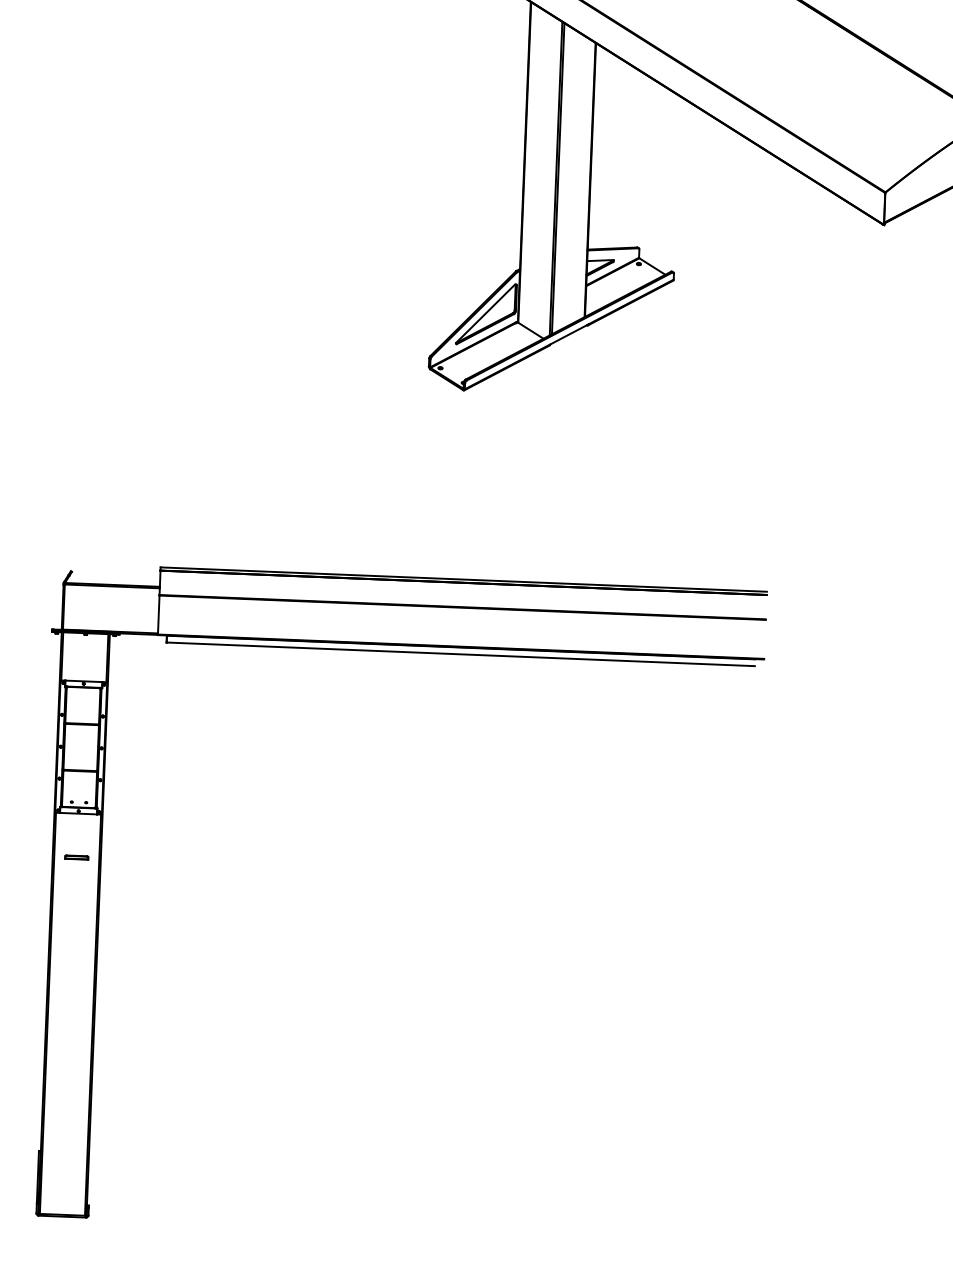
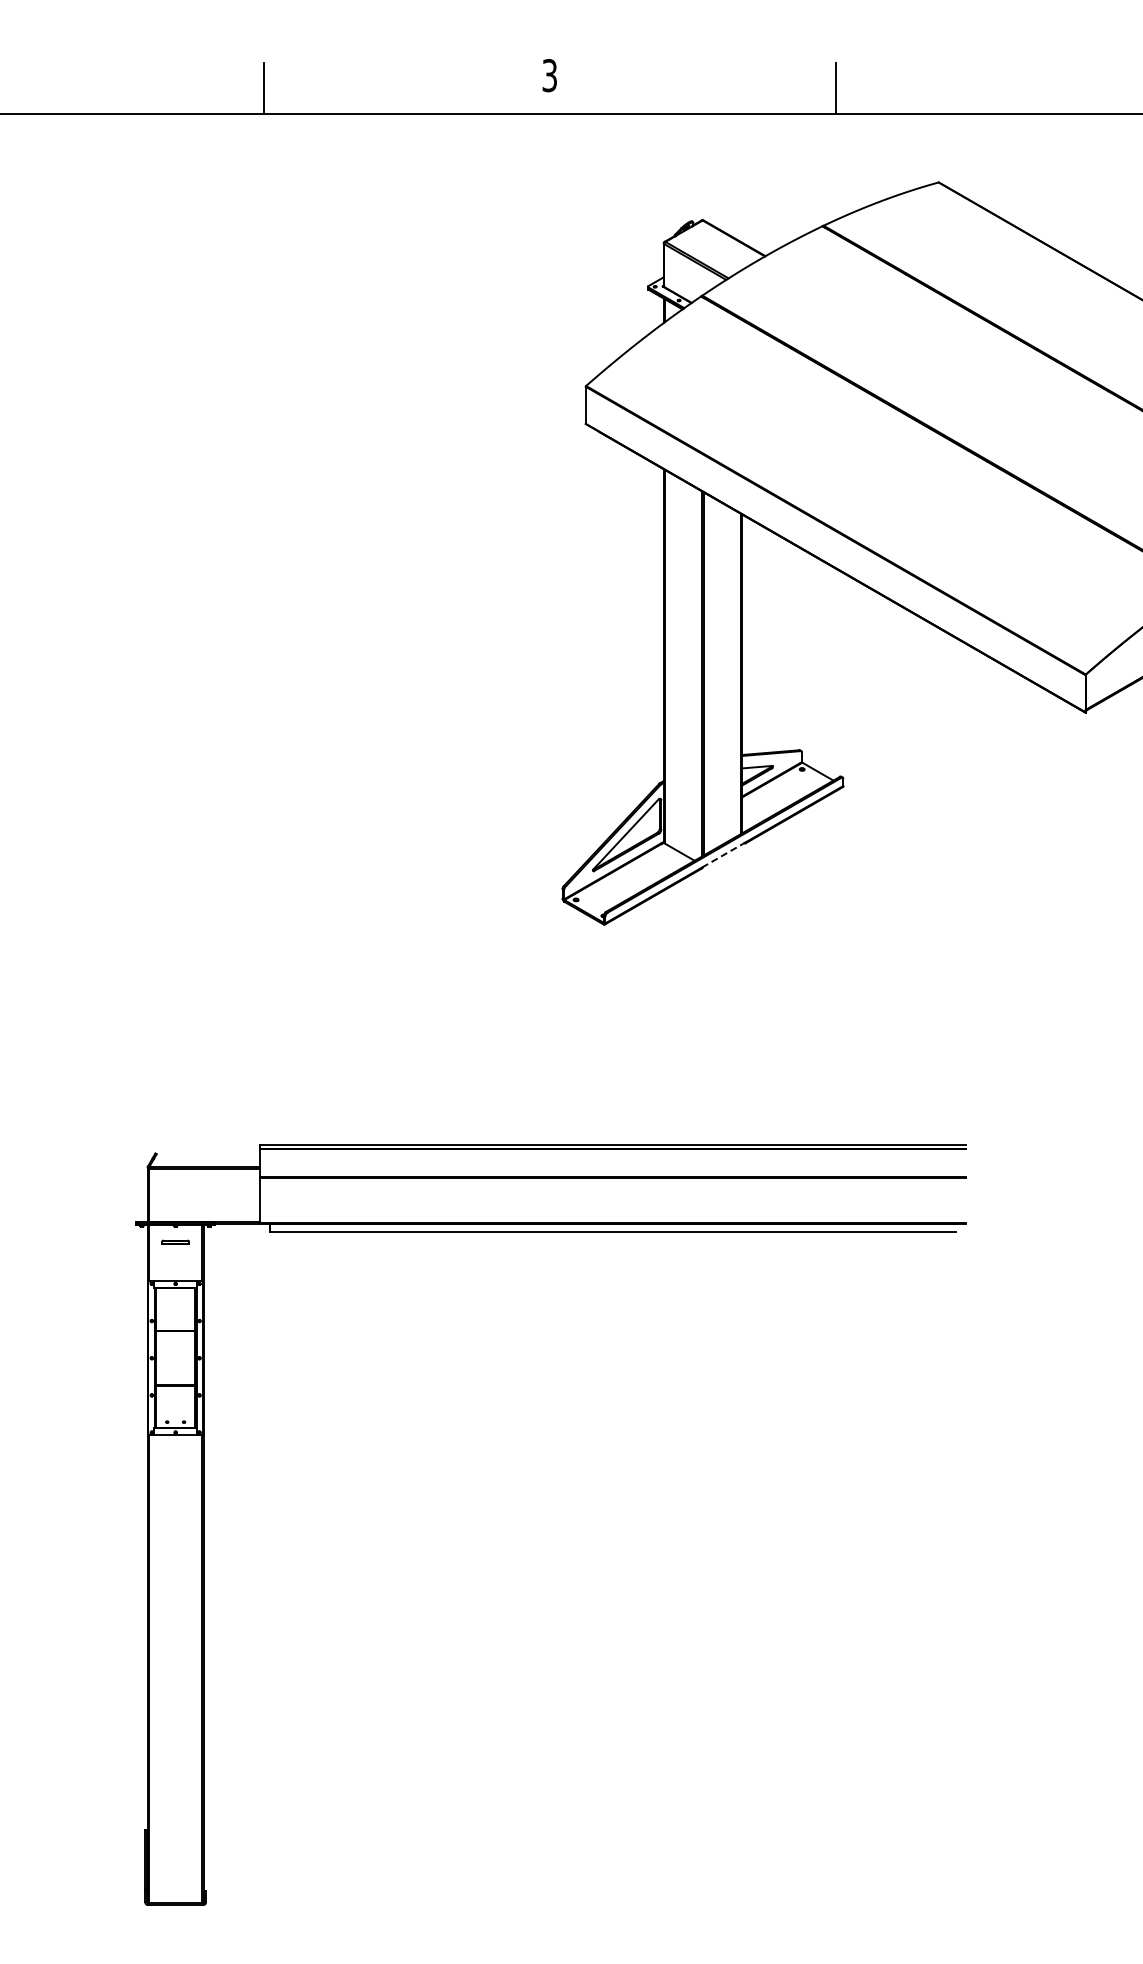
line: (569, 334) -> (724, 854), solid -> dashed
part: (76, 856) -> (175, 1241), moved

